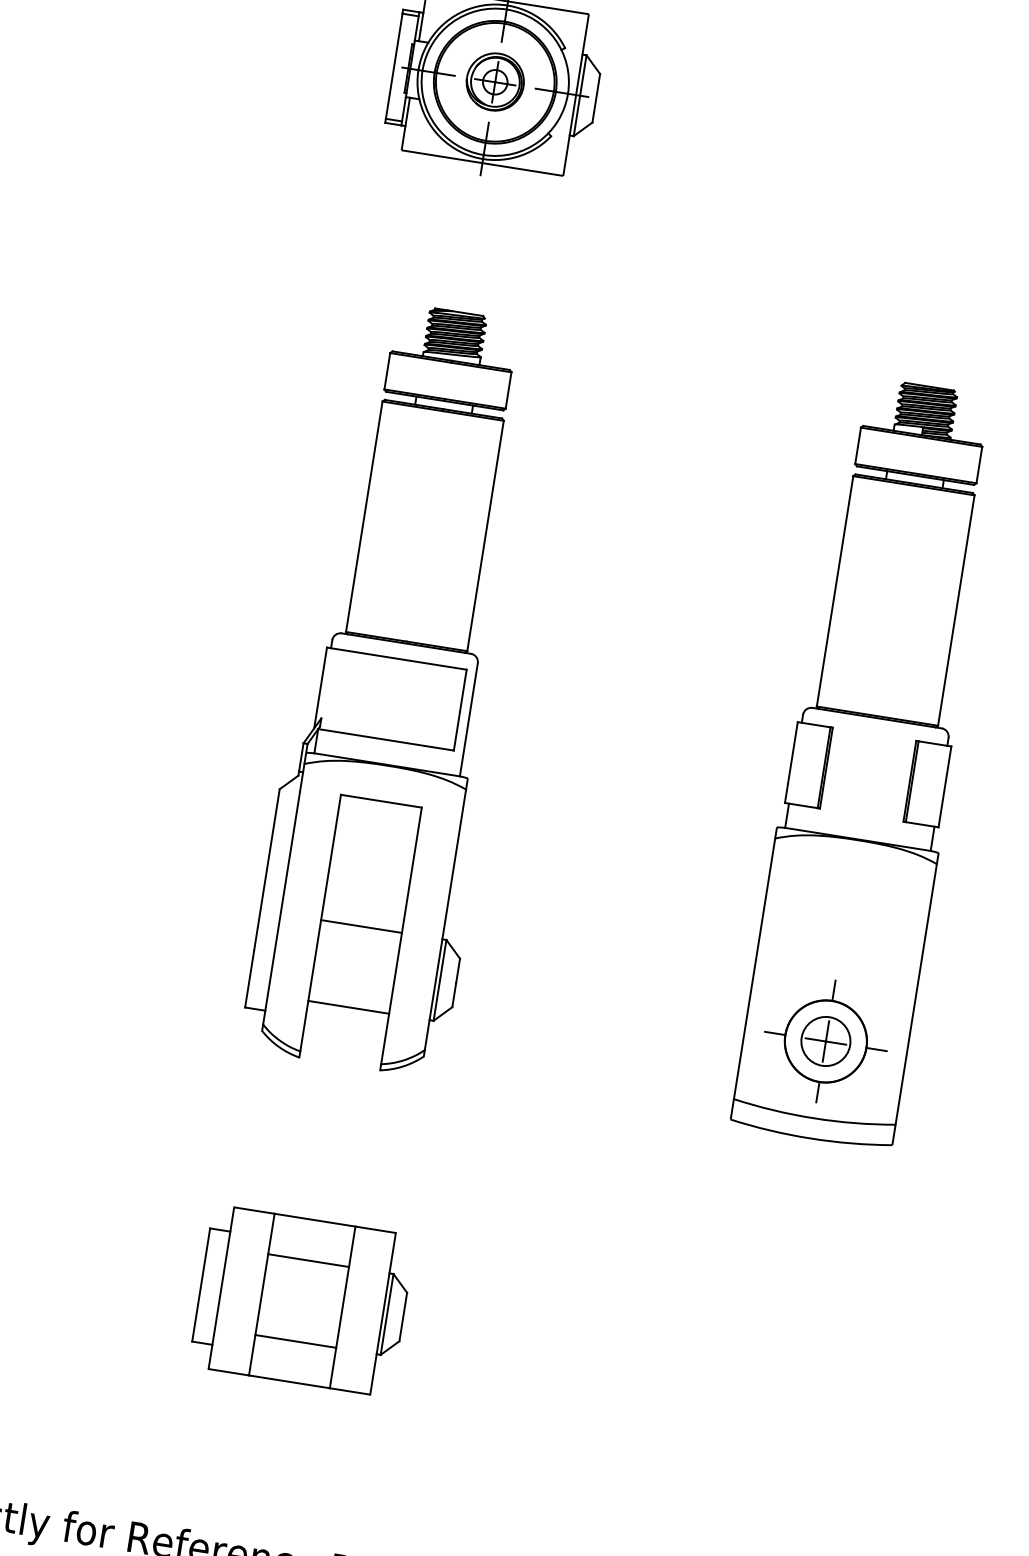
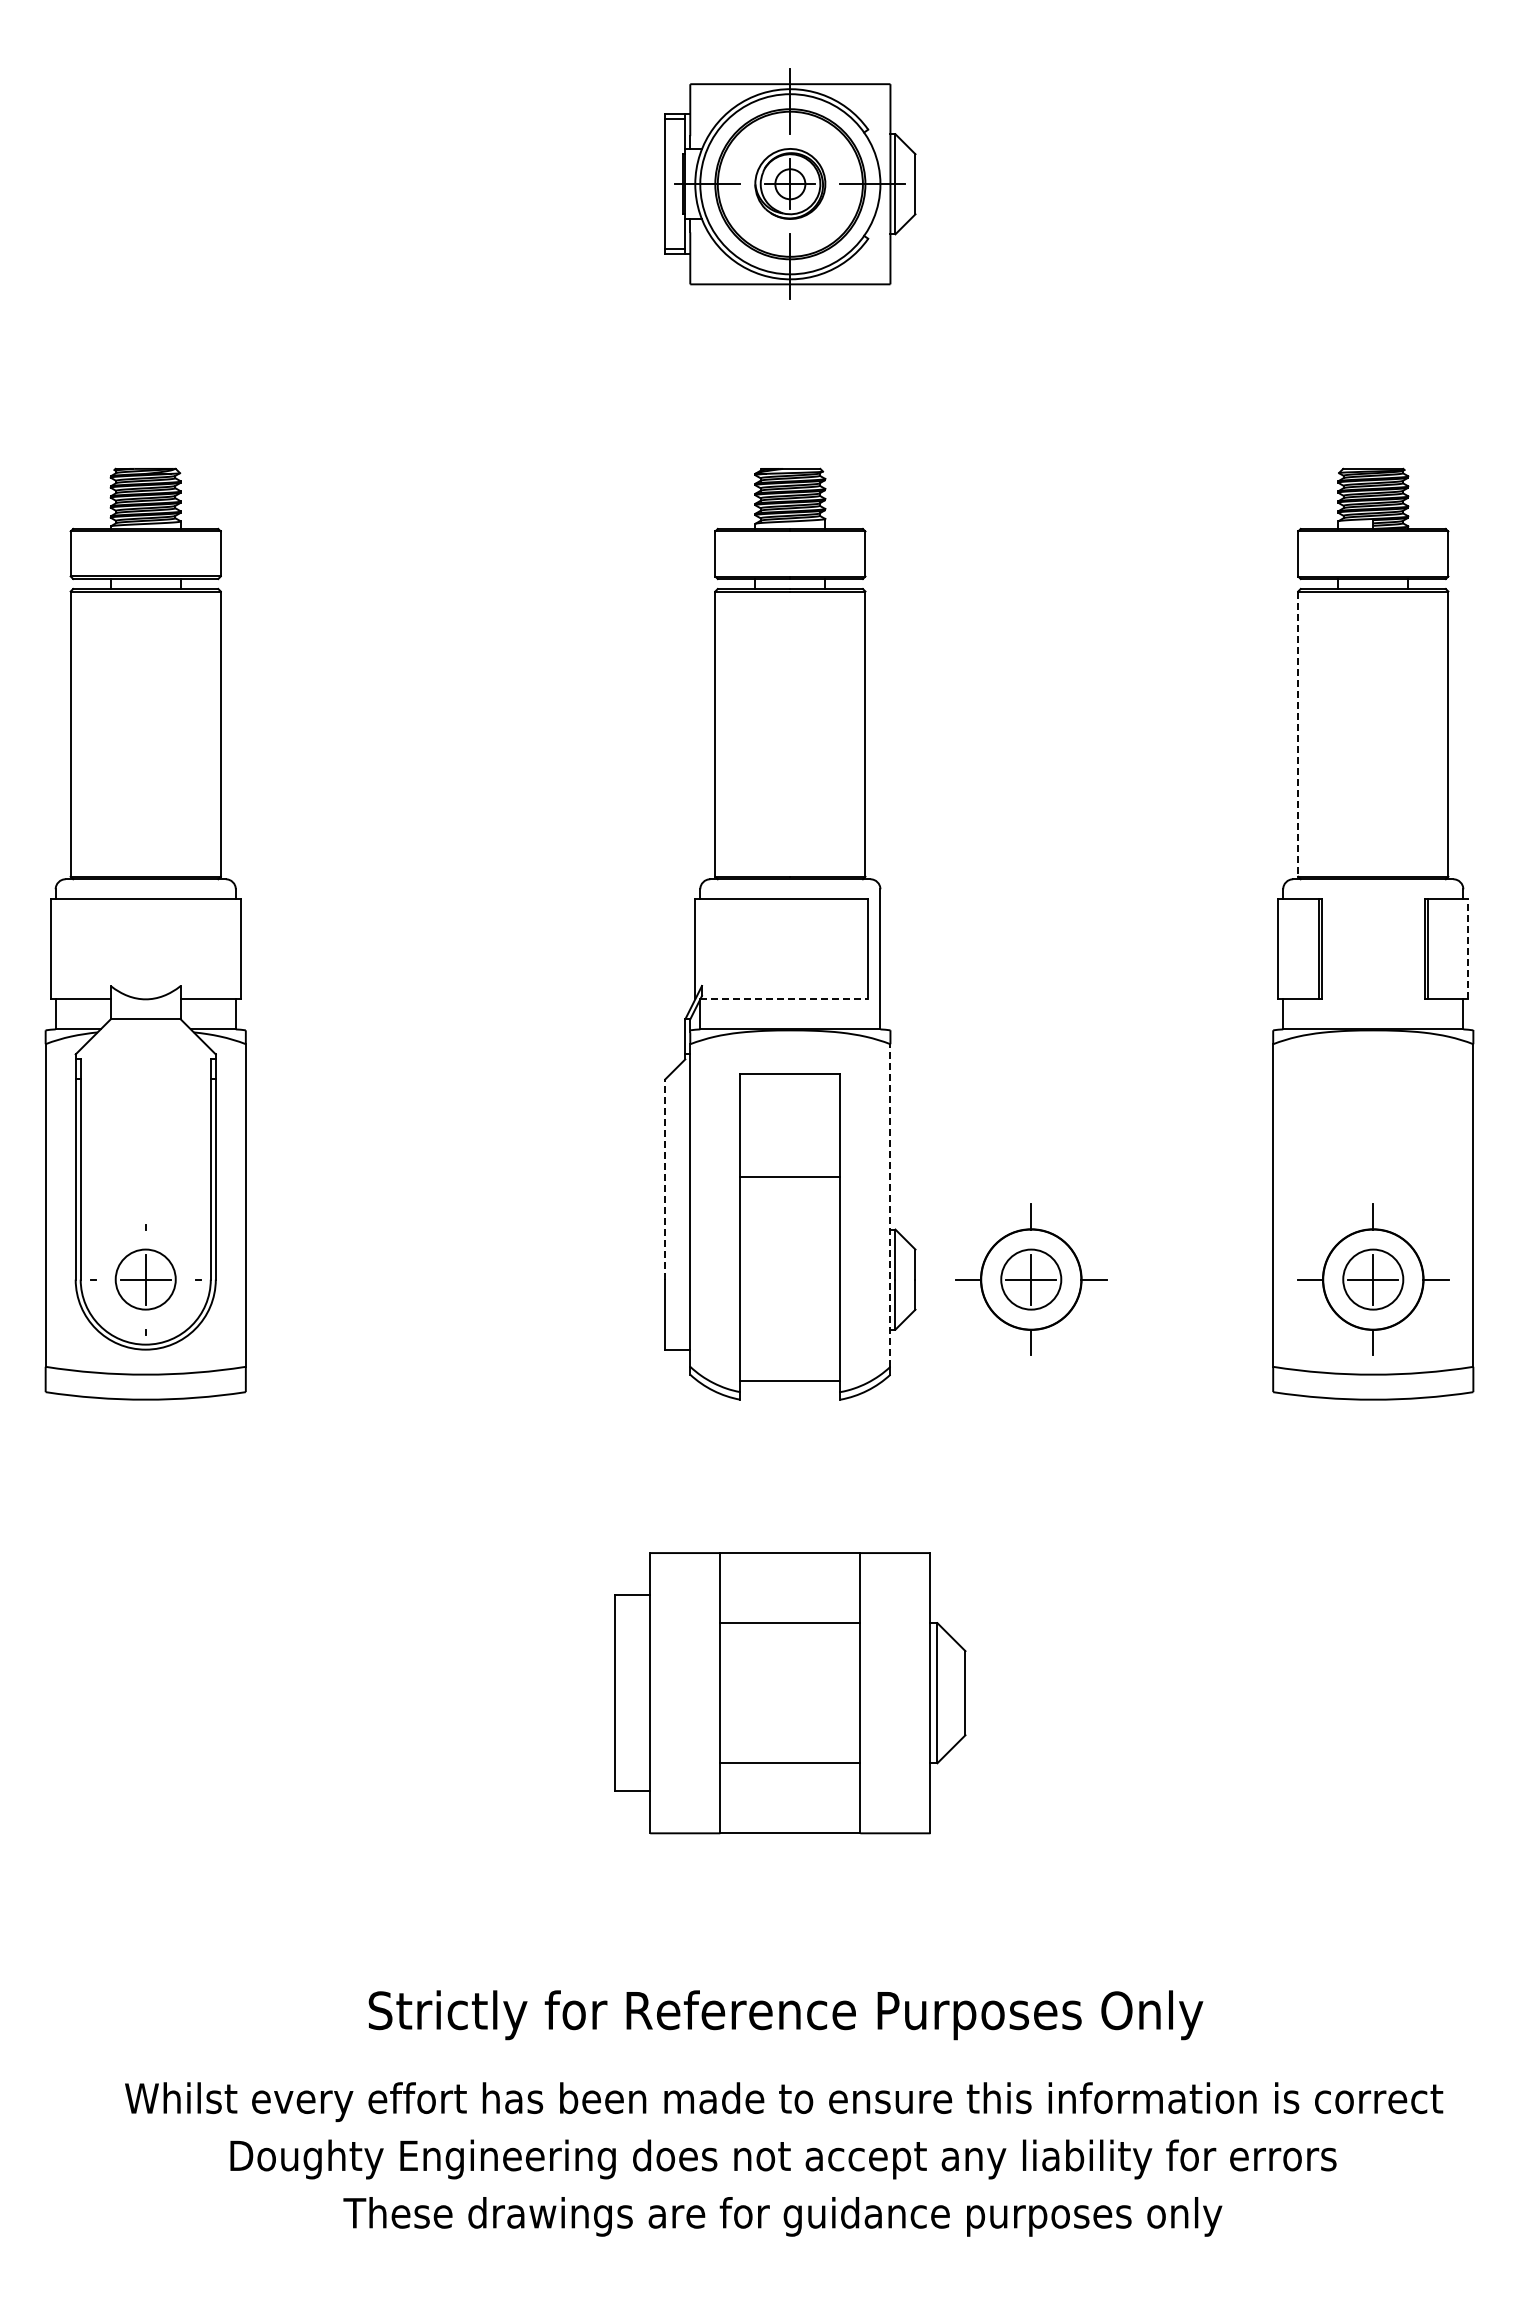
line: (835, 591) -> (1298, 734), solid -> dashed
line: (386, 739) -> (784, 999), solid -> dashed
line: (945, 786) -> (1468, 948), solid -> dashed
line: (267, 870) -> (665, 1179), solid -> dashed
line: (445, 919) -> (890, 1205), solid -> dashed
line: (361, 926) -> (790, 1176), moved
part: (549, 997) -> (1031, 1279), added
line: (348, 1007) -> (790, 1380), moved
part: (302, 1301) -> (790, 1693), size x1.4

